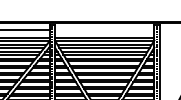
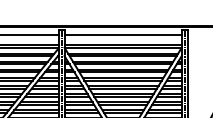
line: (104, 29) -> (122, 34), added

